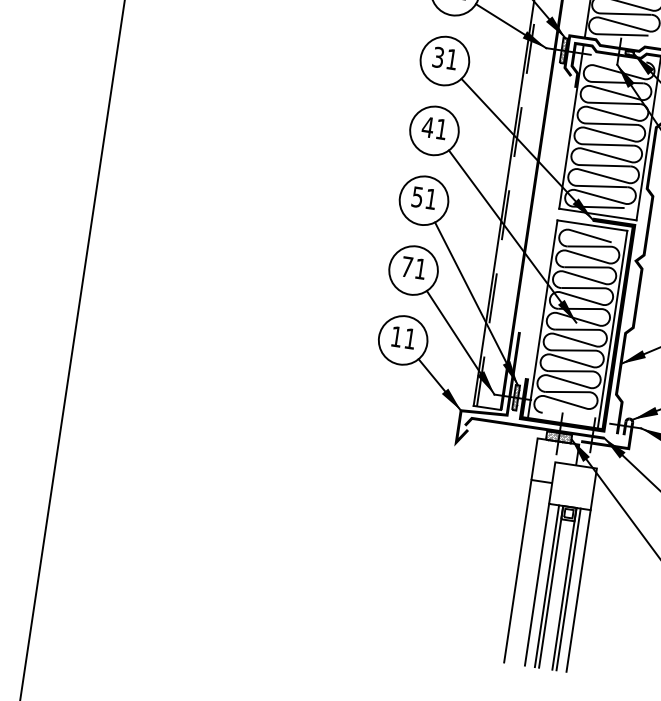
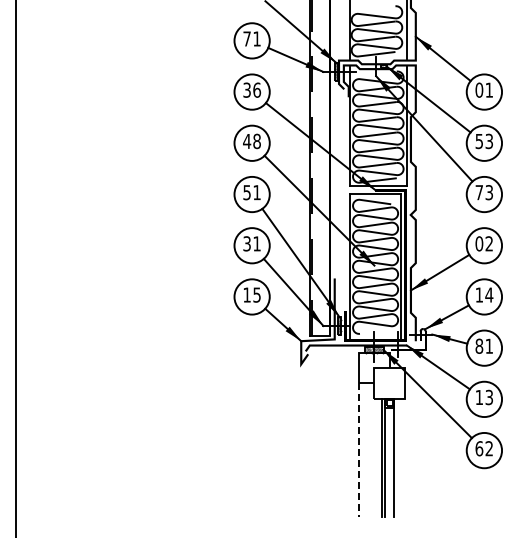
text: (452, 58) -> (257, 89), 31 -> 36
text: (440, 129) -> (256, 141), 41 -> 48
text: (406, 266) -> (246, 243), 71 -> 31
text: (409, 337) -> (256, 294), 11 -> 15
line: (518, 571) -> (359, 450), solid -> dashed
line: (537, 584) -> (374, 457), removed
line: (568, 588) -> (397, 457), removed
line: (578, 590) -> (404, 457), removed

